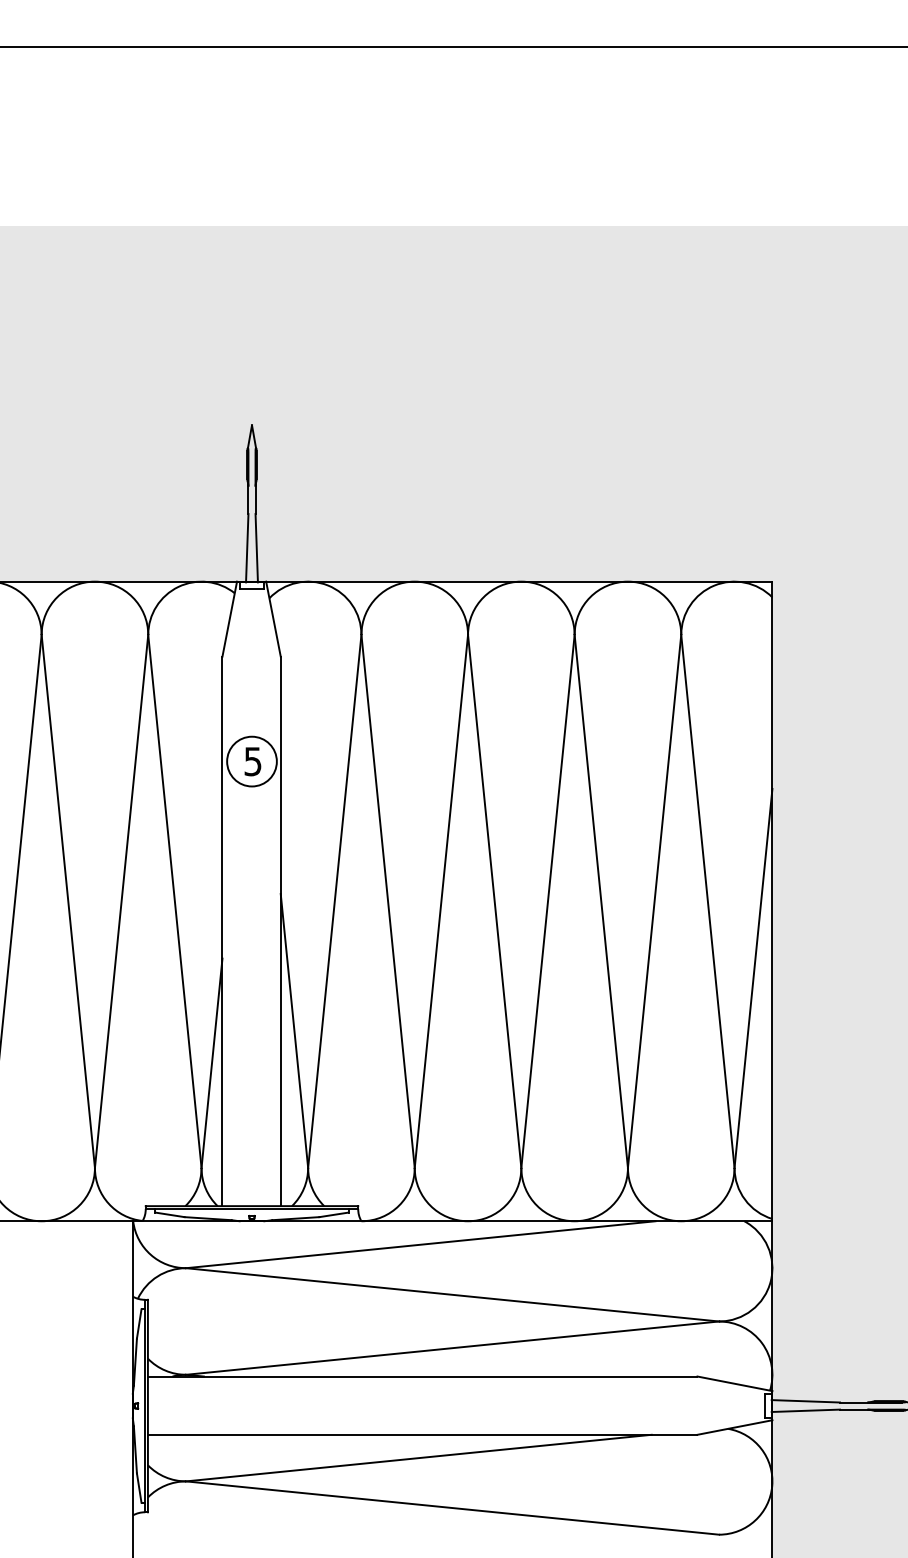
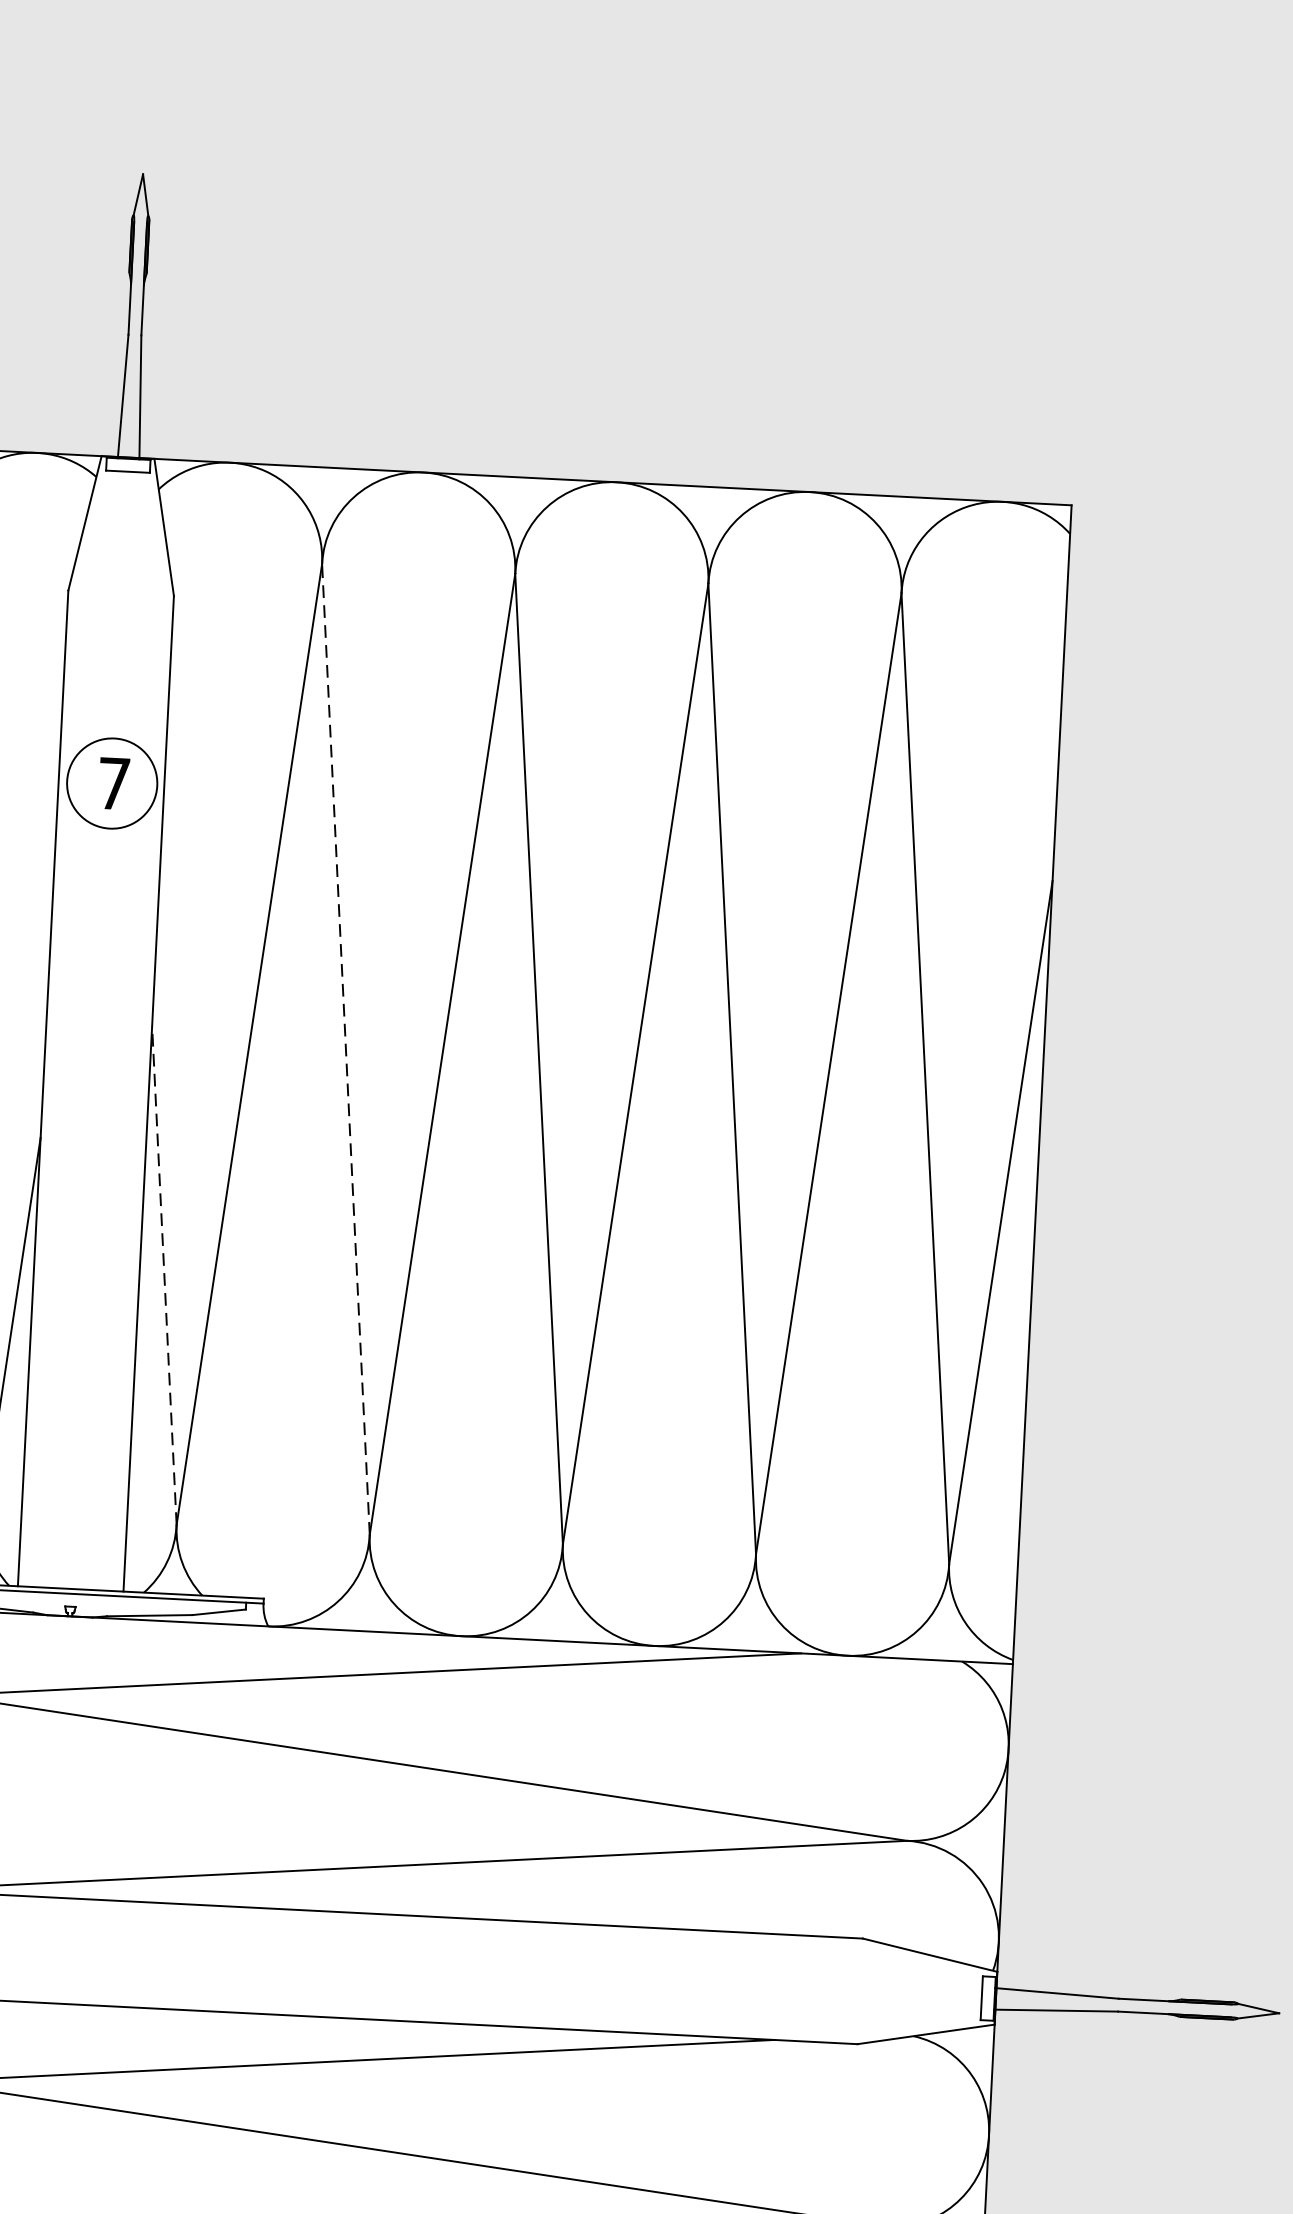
text: (252, 761) -> (113, 783), 5 -> 7
line: (388, 901) -> (346, 1049), solid -> dashed
line: (294, 1031) -> (164, 1276), solid -> dashed

